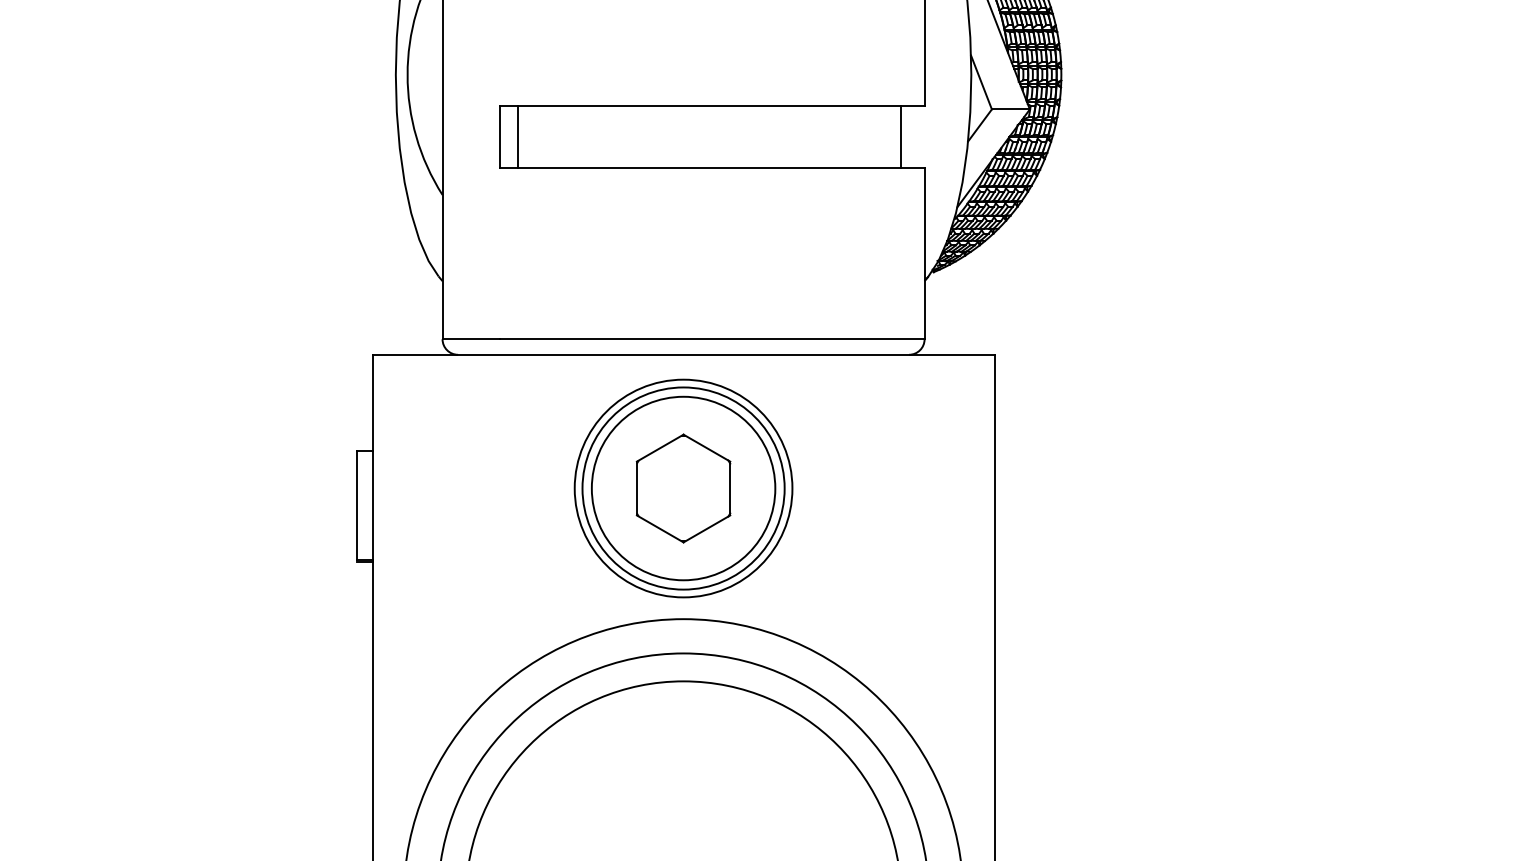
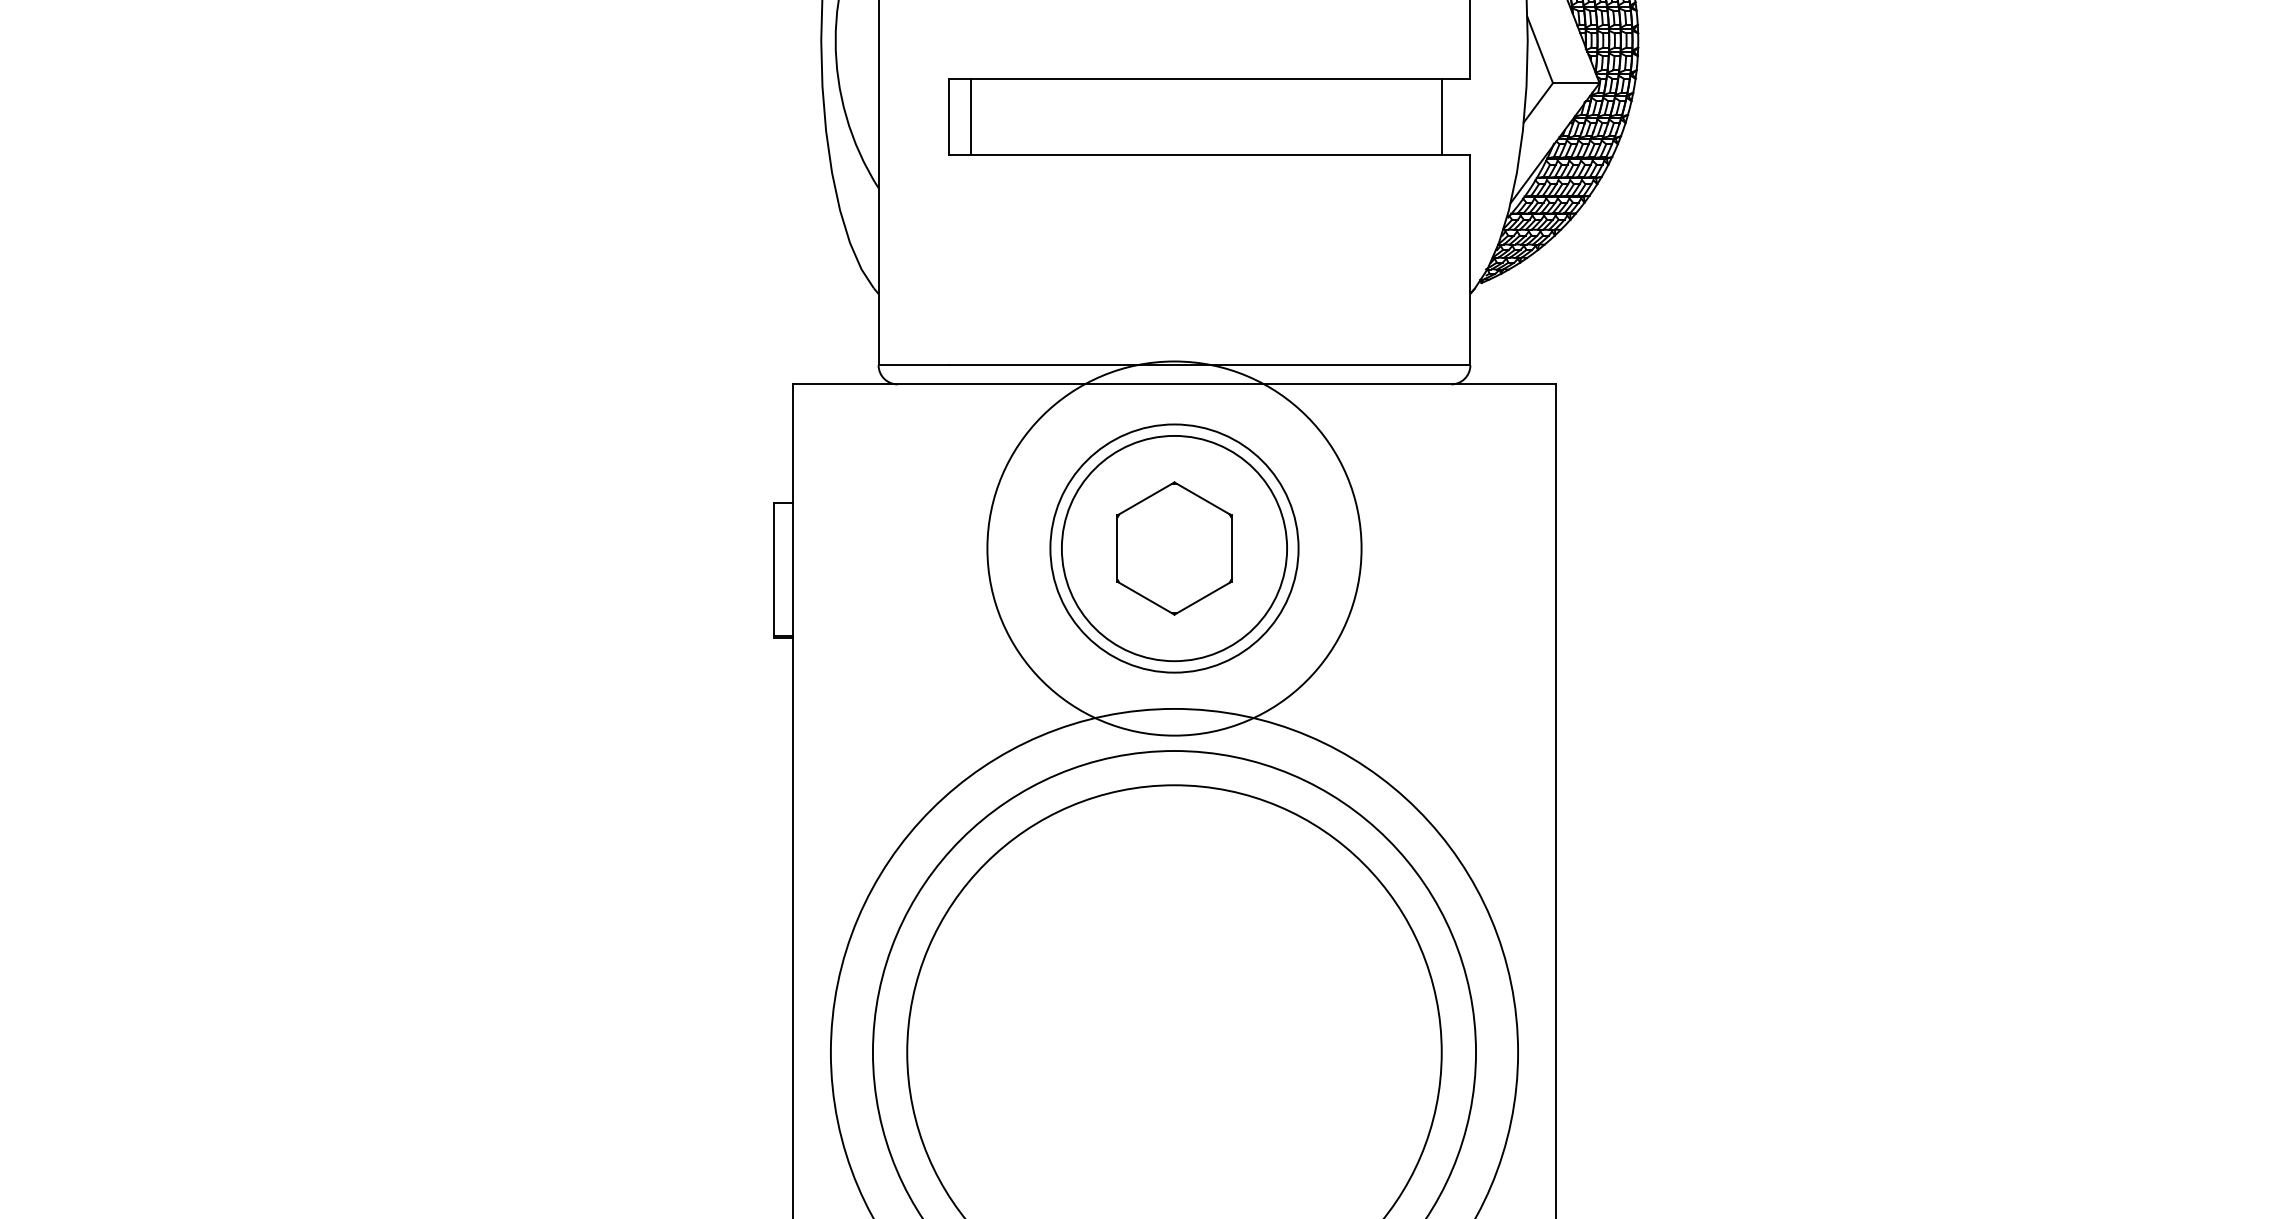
circle: (683, 488) -> (1174, 548), size x1.4

